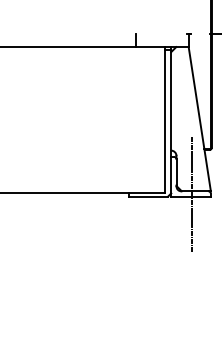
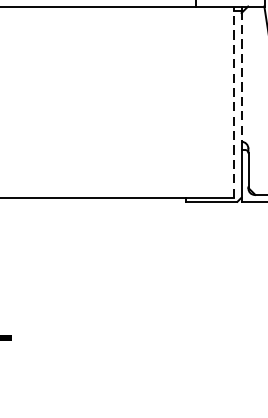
line: (171, 104) -> (241, 81), solid -> dashed
line: (165, 119) -> (234, 101), solid -> dashed

